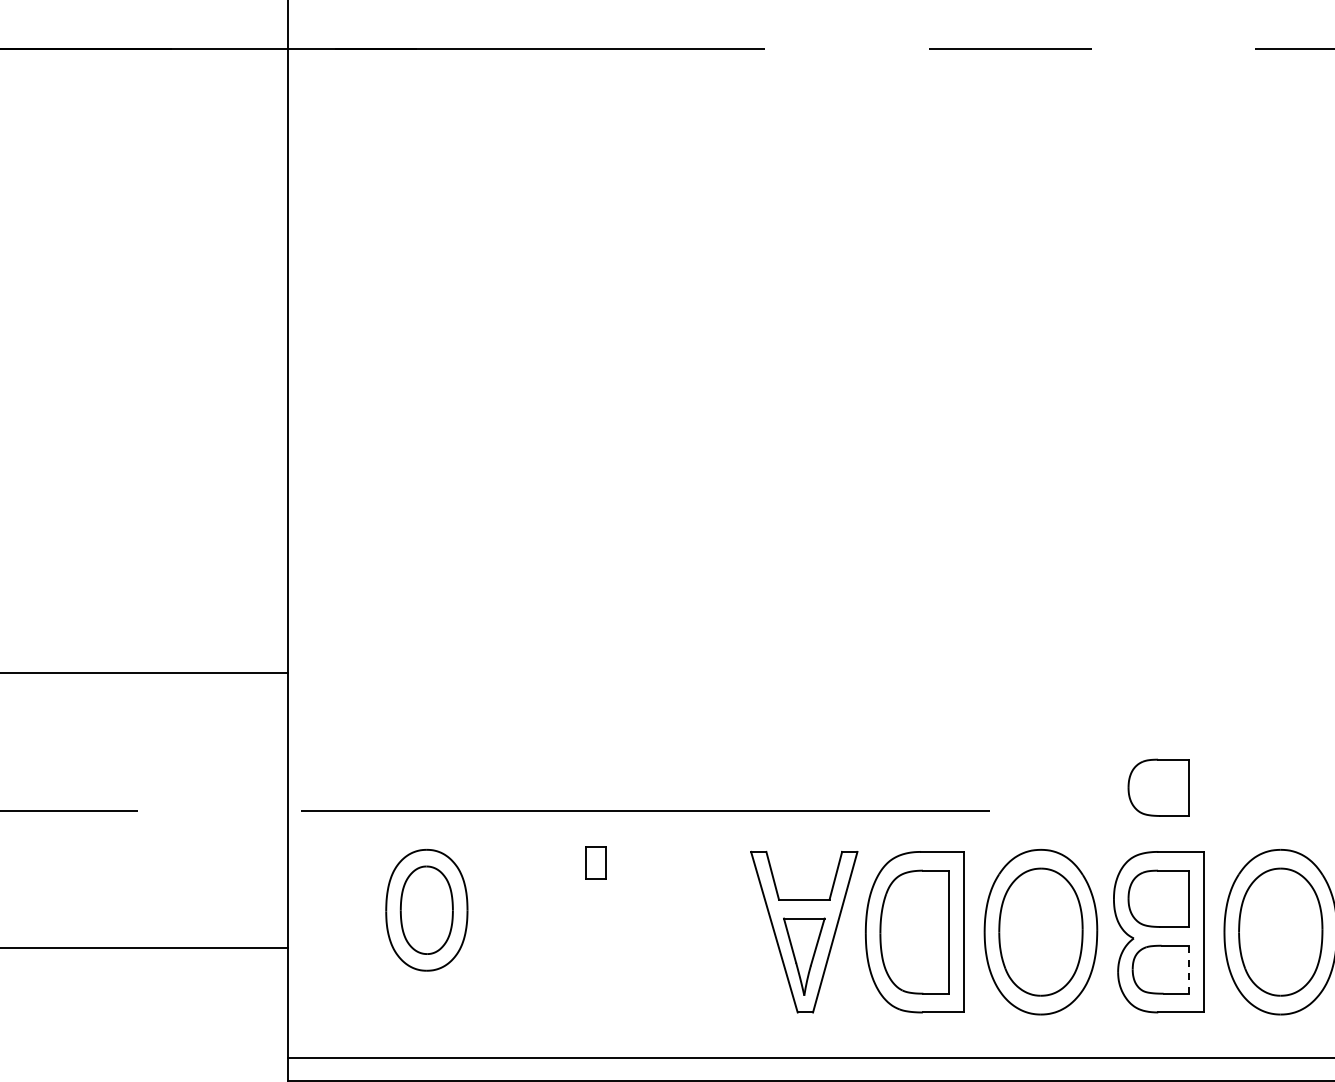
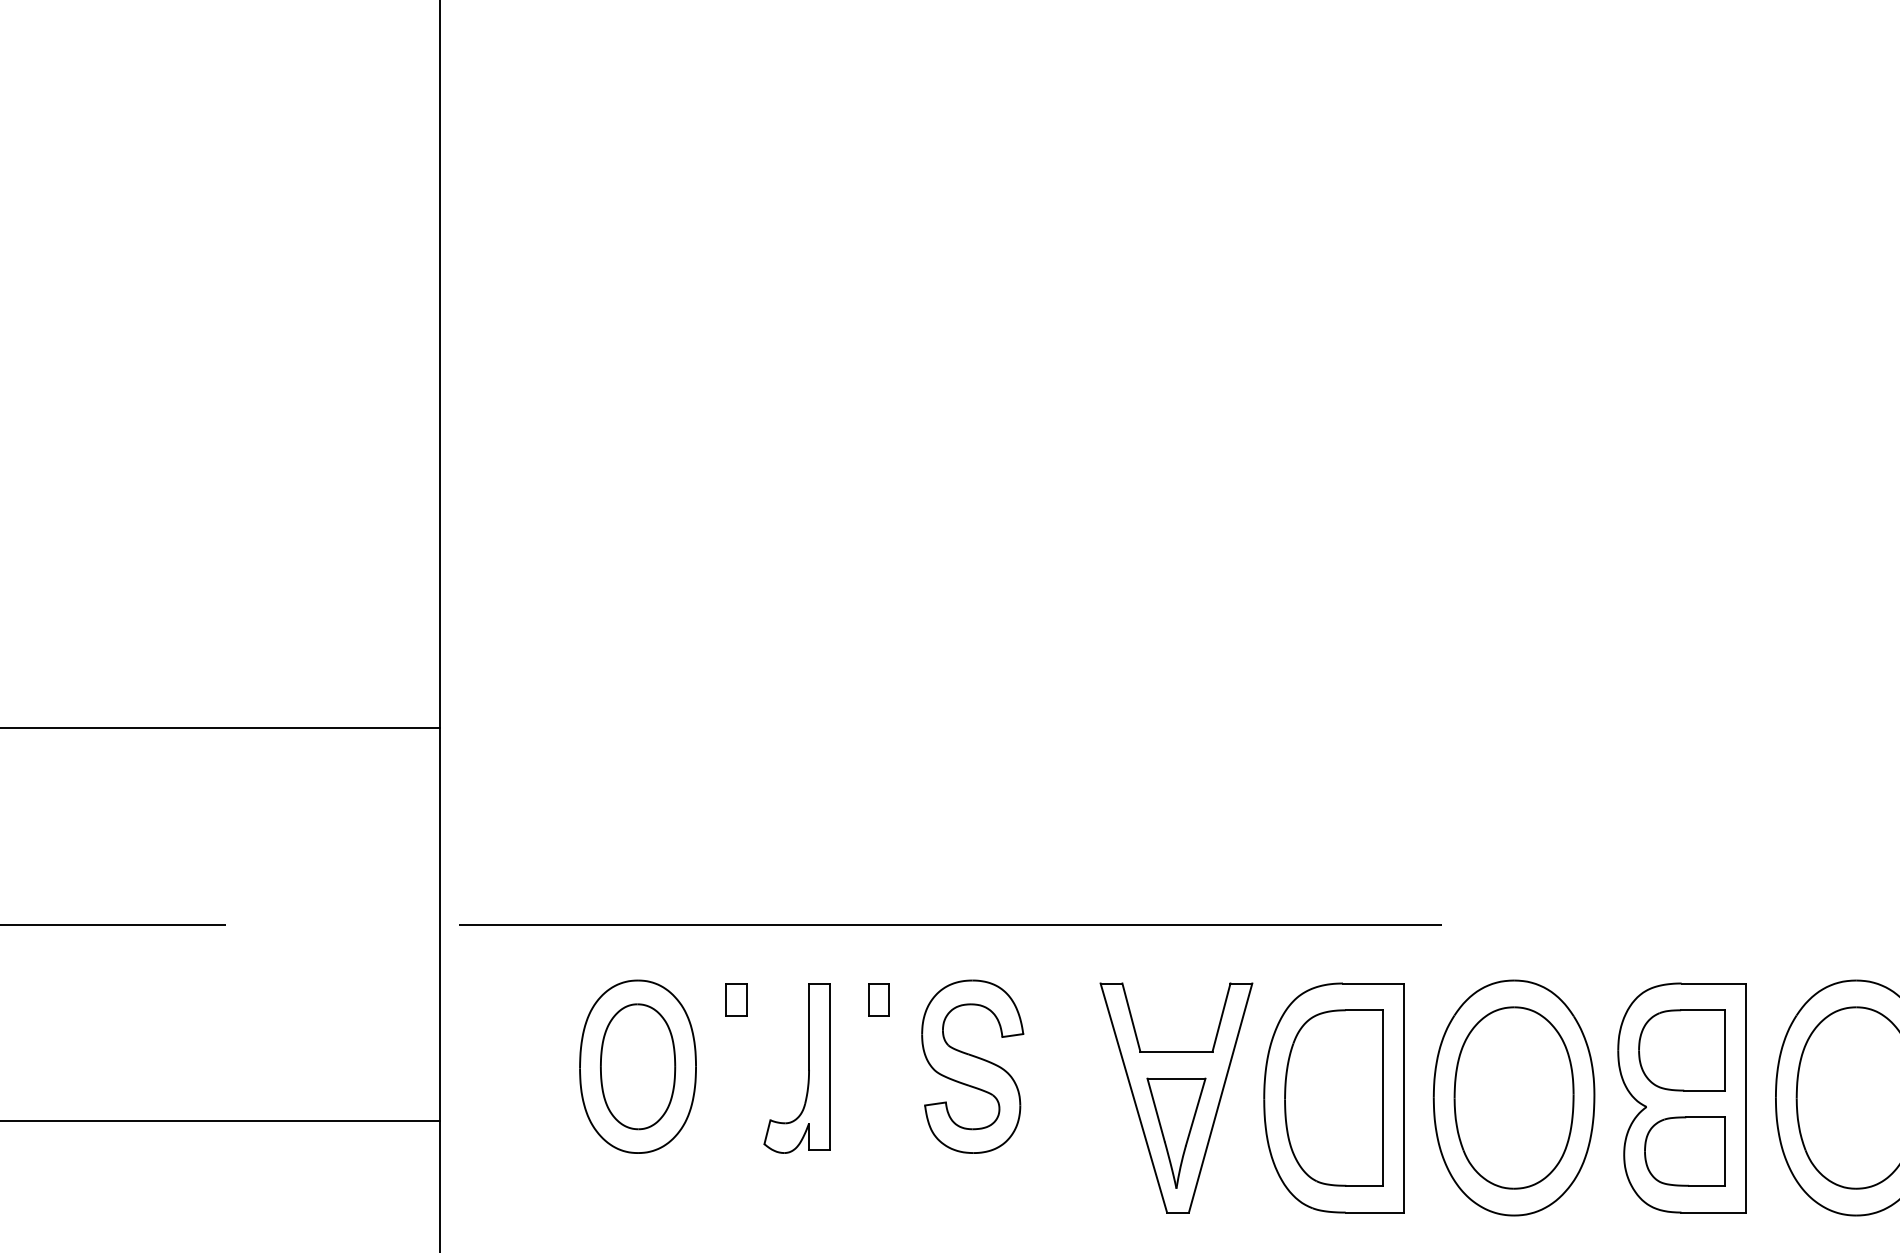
part: (1158, 787) -> (1681, 891), removed
part: (495, 863) -> (735, 1000), added
part: (595, 863) -> (878, 1000), size x0.71
part: (661, 909) -> (972, 1065), added
part: (545, 913) -> (807, 1071), added
line: (1189, 969) -> (1726, 1151), dashed -> solid

